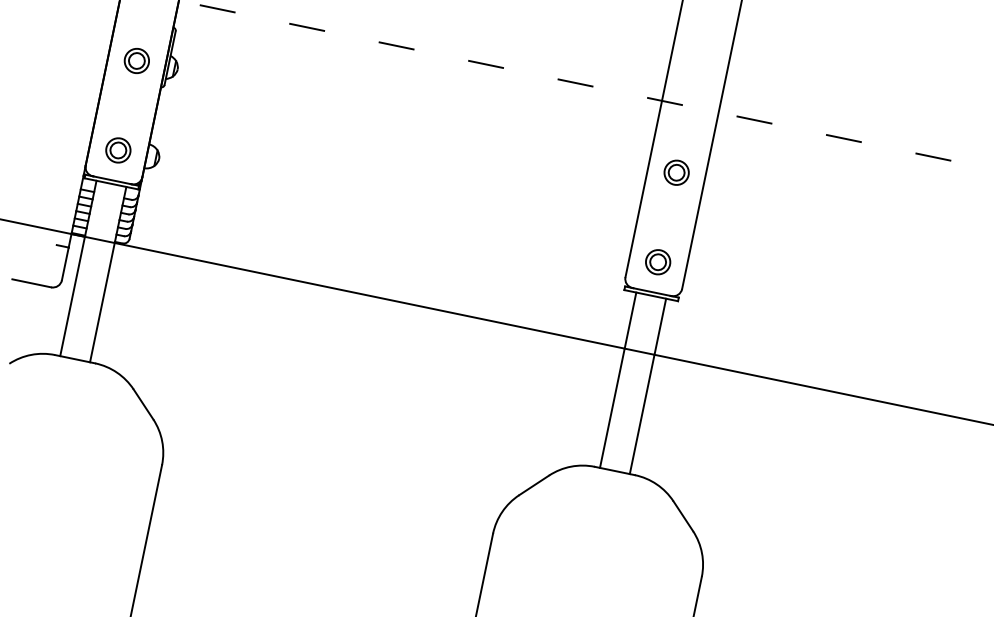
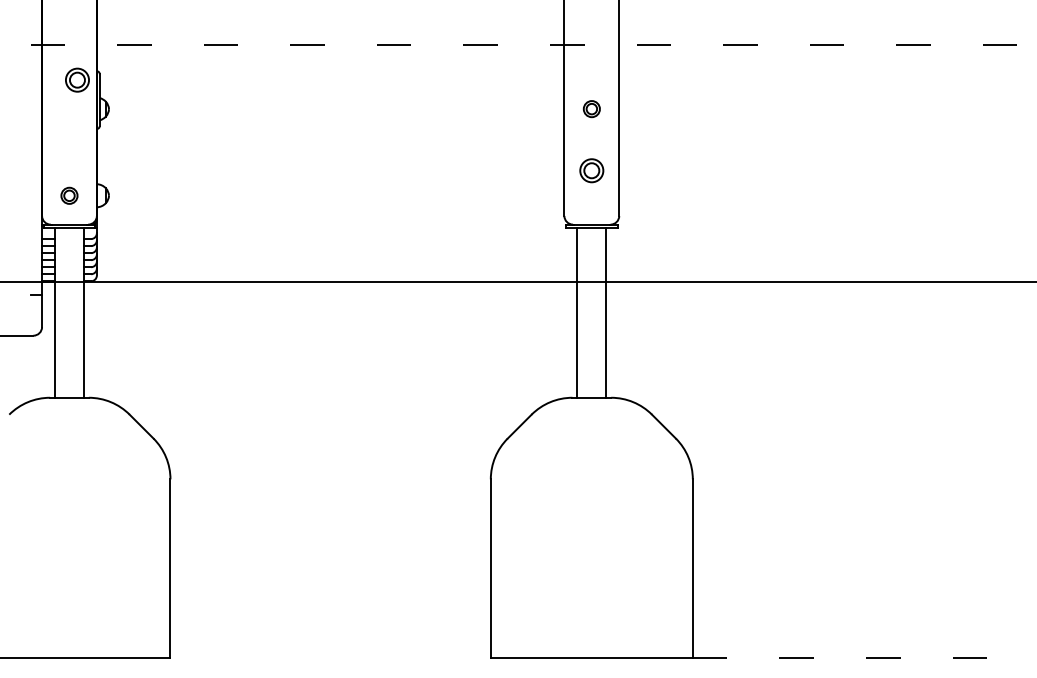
part: (137, 60) -> (77, 79), moved
part: (118, 150) -> (69, 195), size x0.7
part: (676, 172) -> (591, 108), size x0.7
part: (657, 261) -> (591, 170), moved

